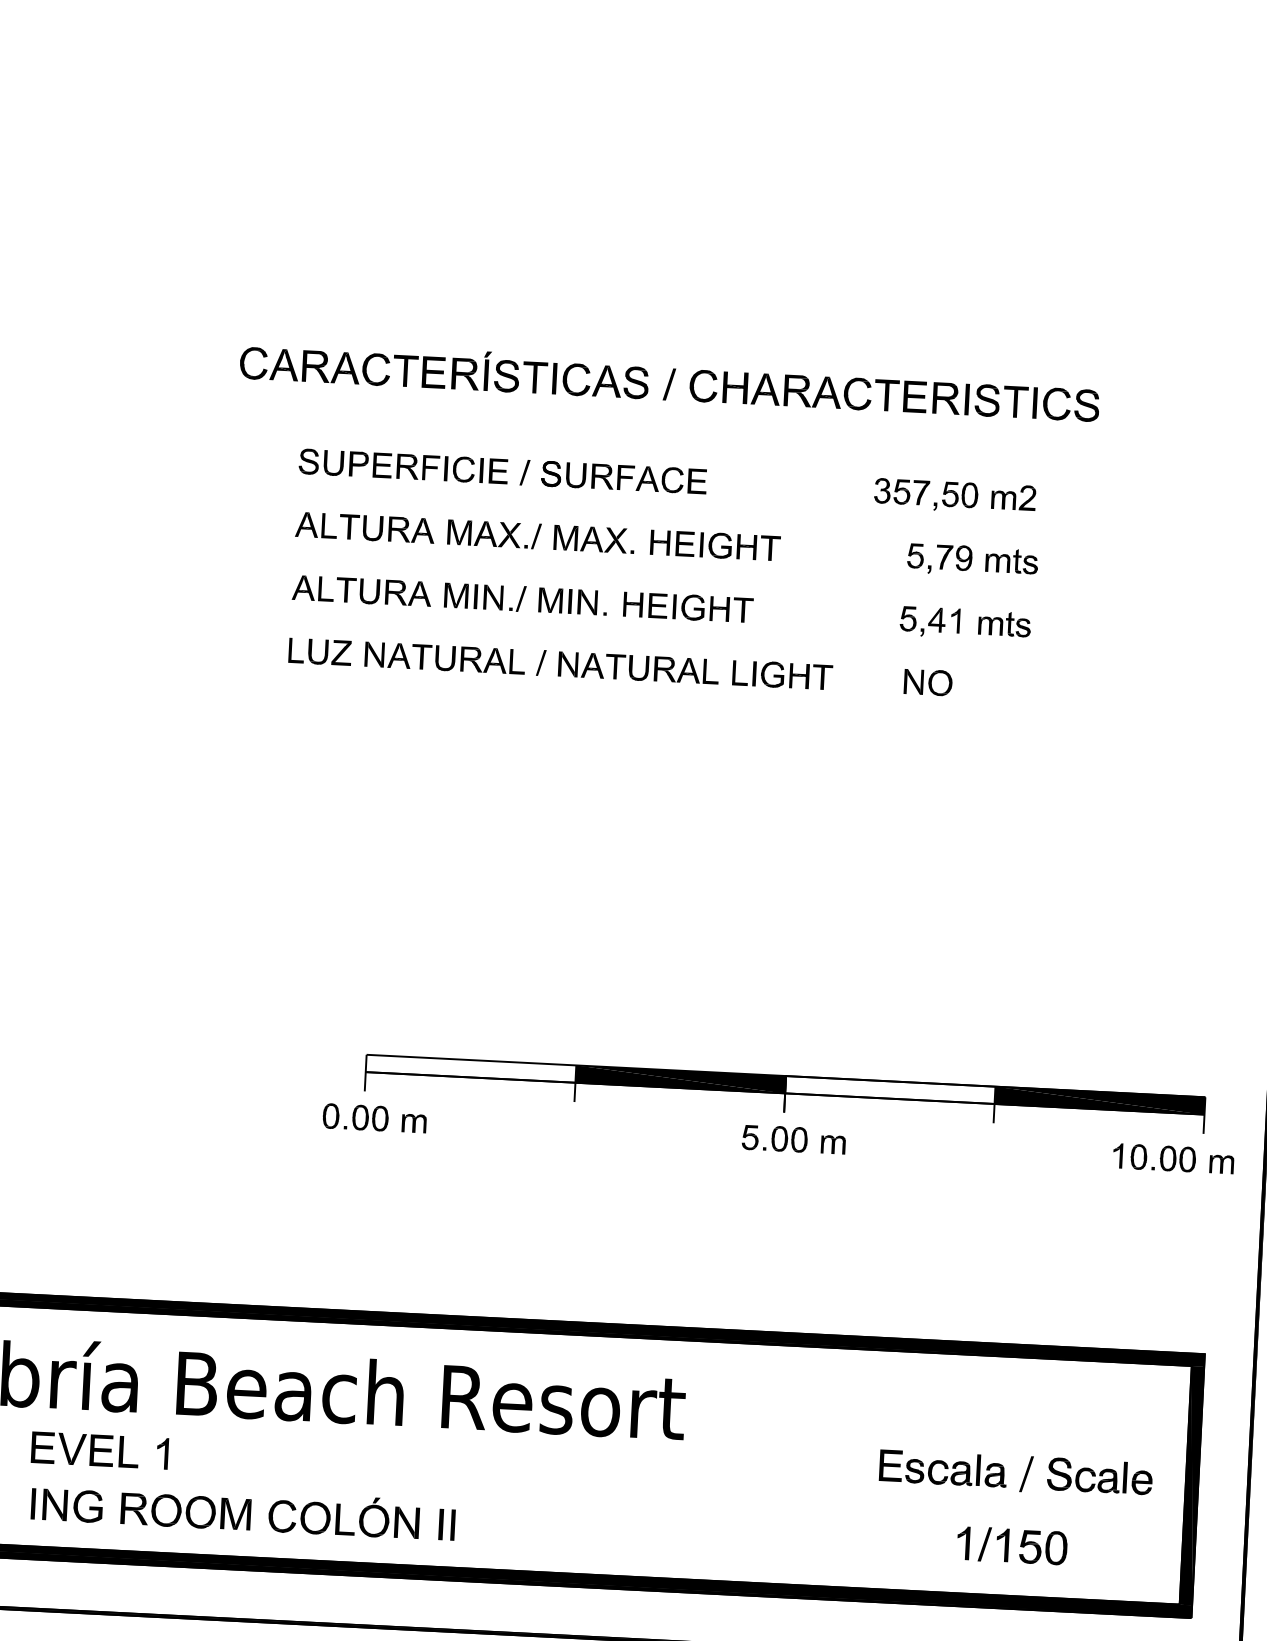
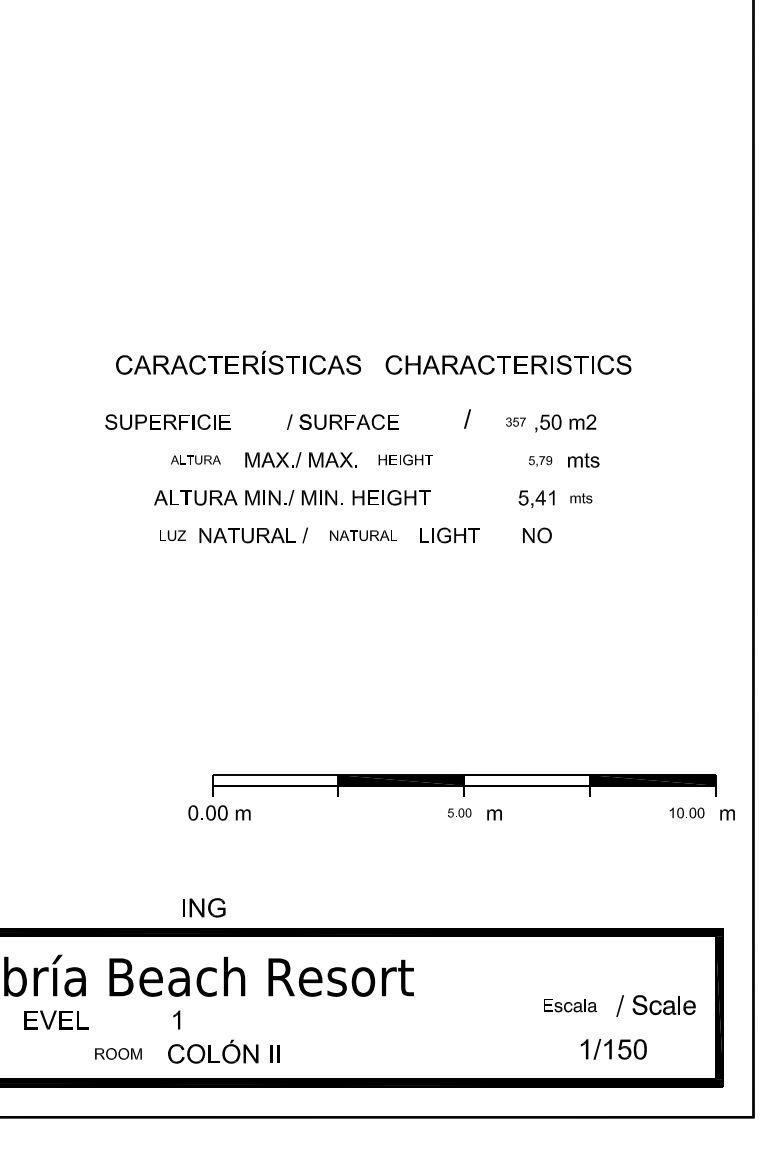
line: (669, 383) -> (467, 418), moved
part: (402, 465) -> (167, 421), moved
part: (901, 490) -> (515, 421), size x0.6
part: (364, 526) -> (195, 459), size x0.6
part: (714, 544) -> (405, 459), size x0.7
part: (939, 559) -> (540, 461), size x0.6
part: (1004, 624) -> (581, 498), size x0.7
part: (319, 651) -> (172, 535), size x0.7
part: (638, 667) -> (363, 535), size x0.7
part: (774, 1137) -> (459, 812), size x0.6
part: (1153, 1157) -> (686, 812), size x0.7
part: (162, 1452) -> (176, 1019), moved
part: (943, 1469) -> (570, 1005), size x0.7
part: (67, 1504) -> (204, 907), moved
part: (186, 1510) -> (118, 1053), size x0.6

